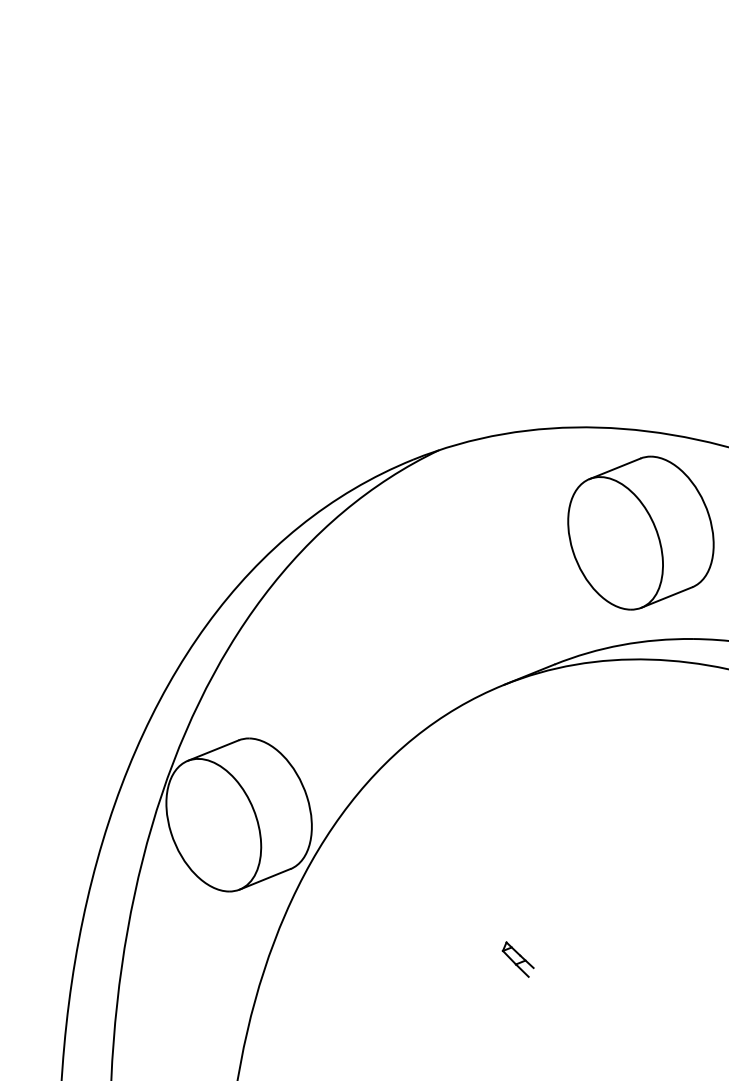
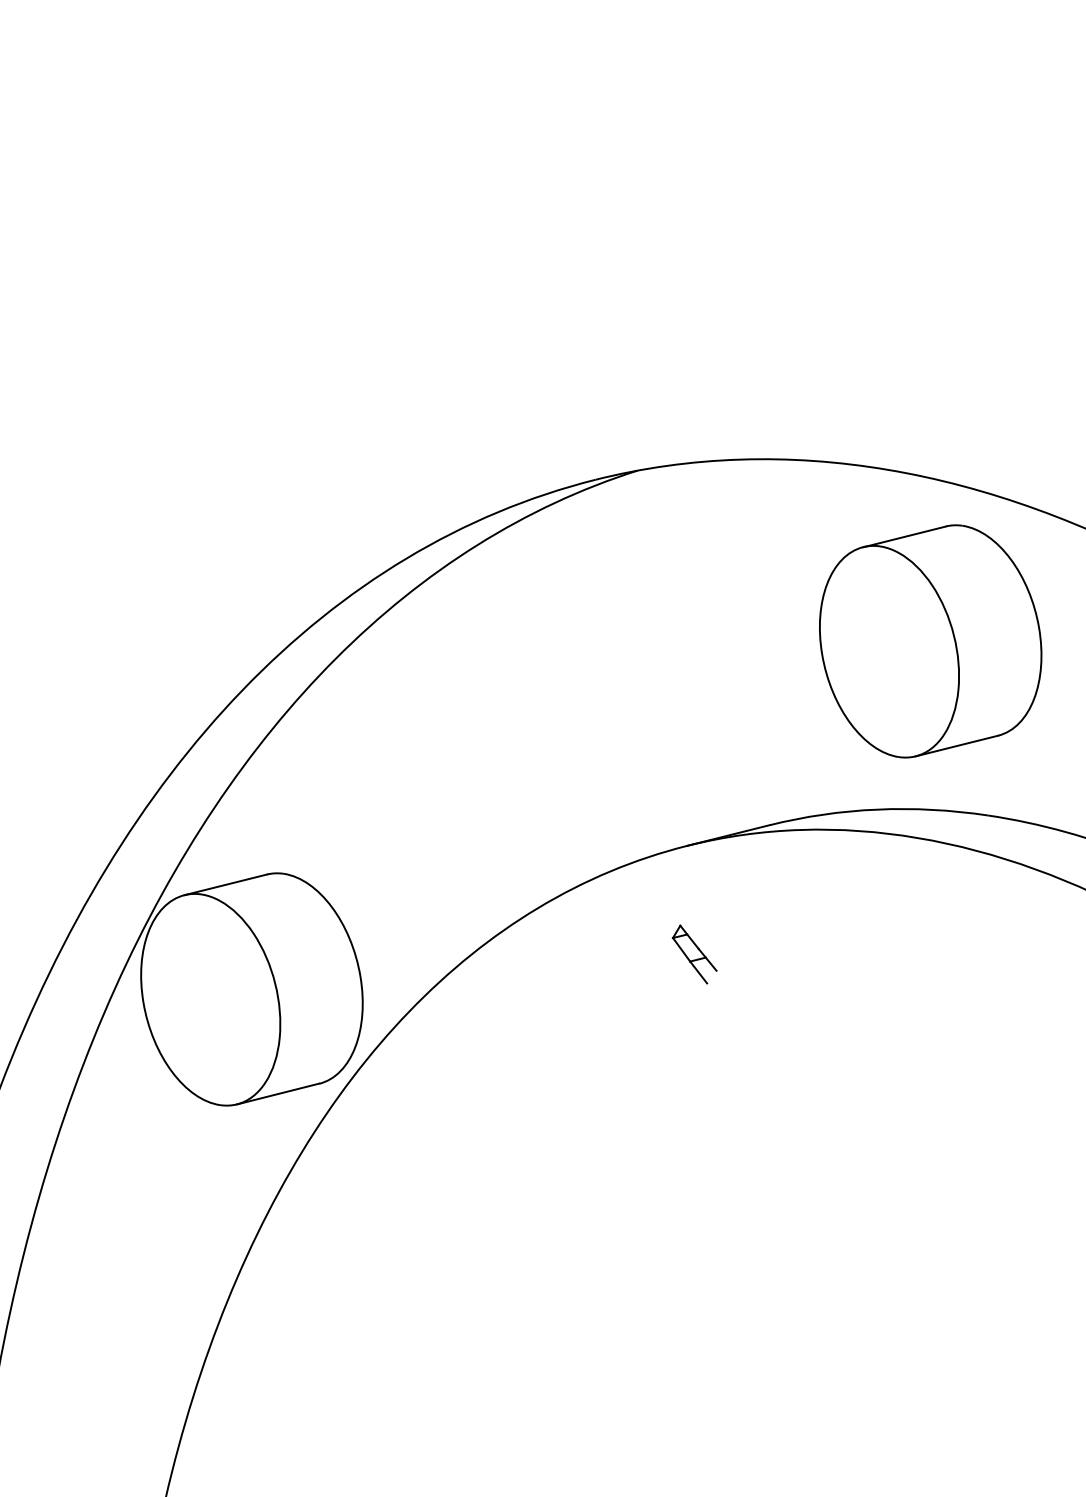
part: (517, 959) -> (693, 954), moved

